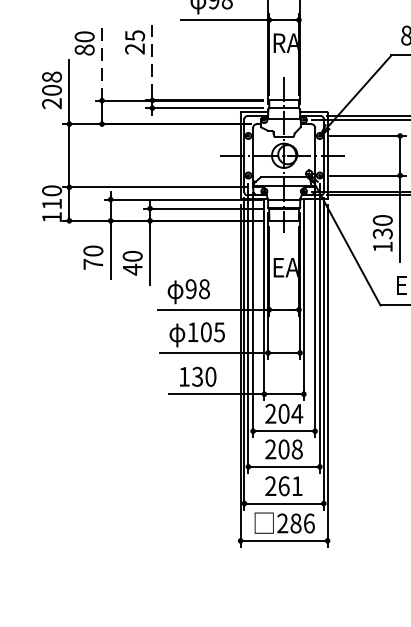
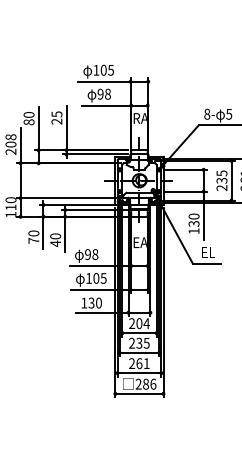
line: (152, 57) -> (66, 126), dashed -> solid
line: (101, 61) -> (38, 128), dashed -> solid
text: (289, 448) -> (142, 342), 208 -> 235

